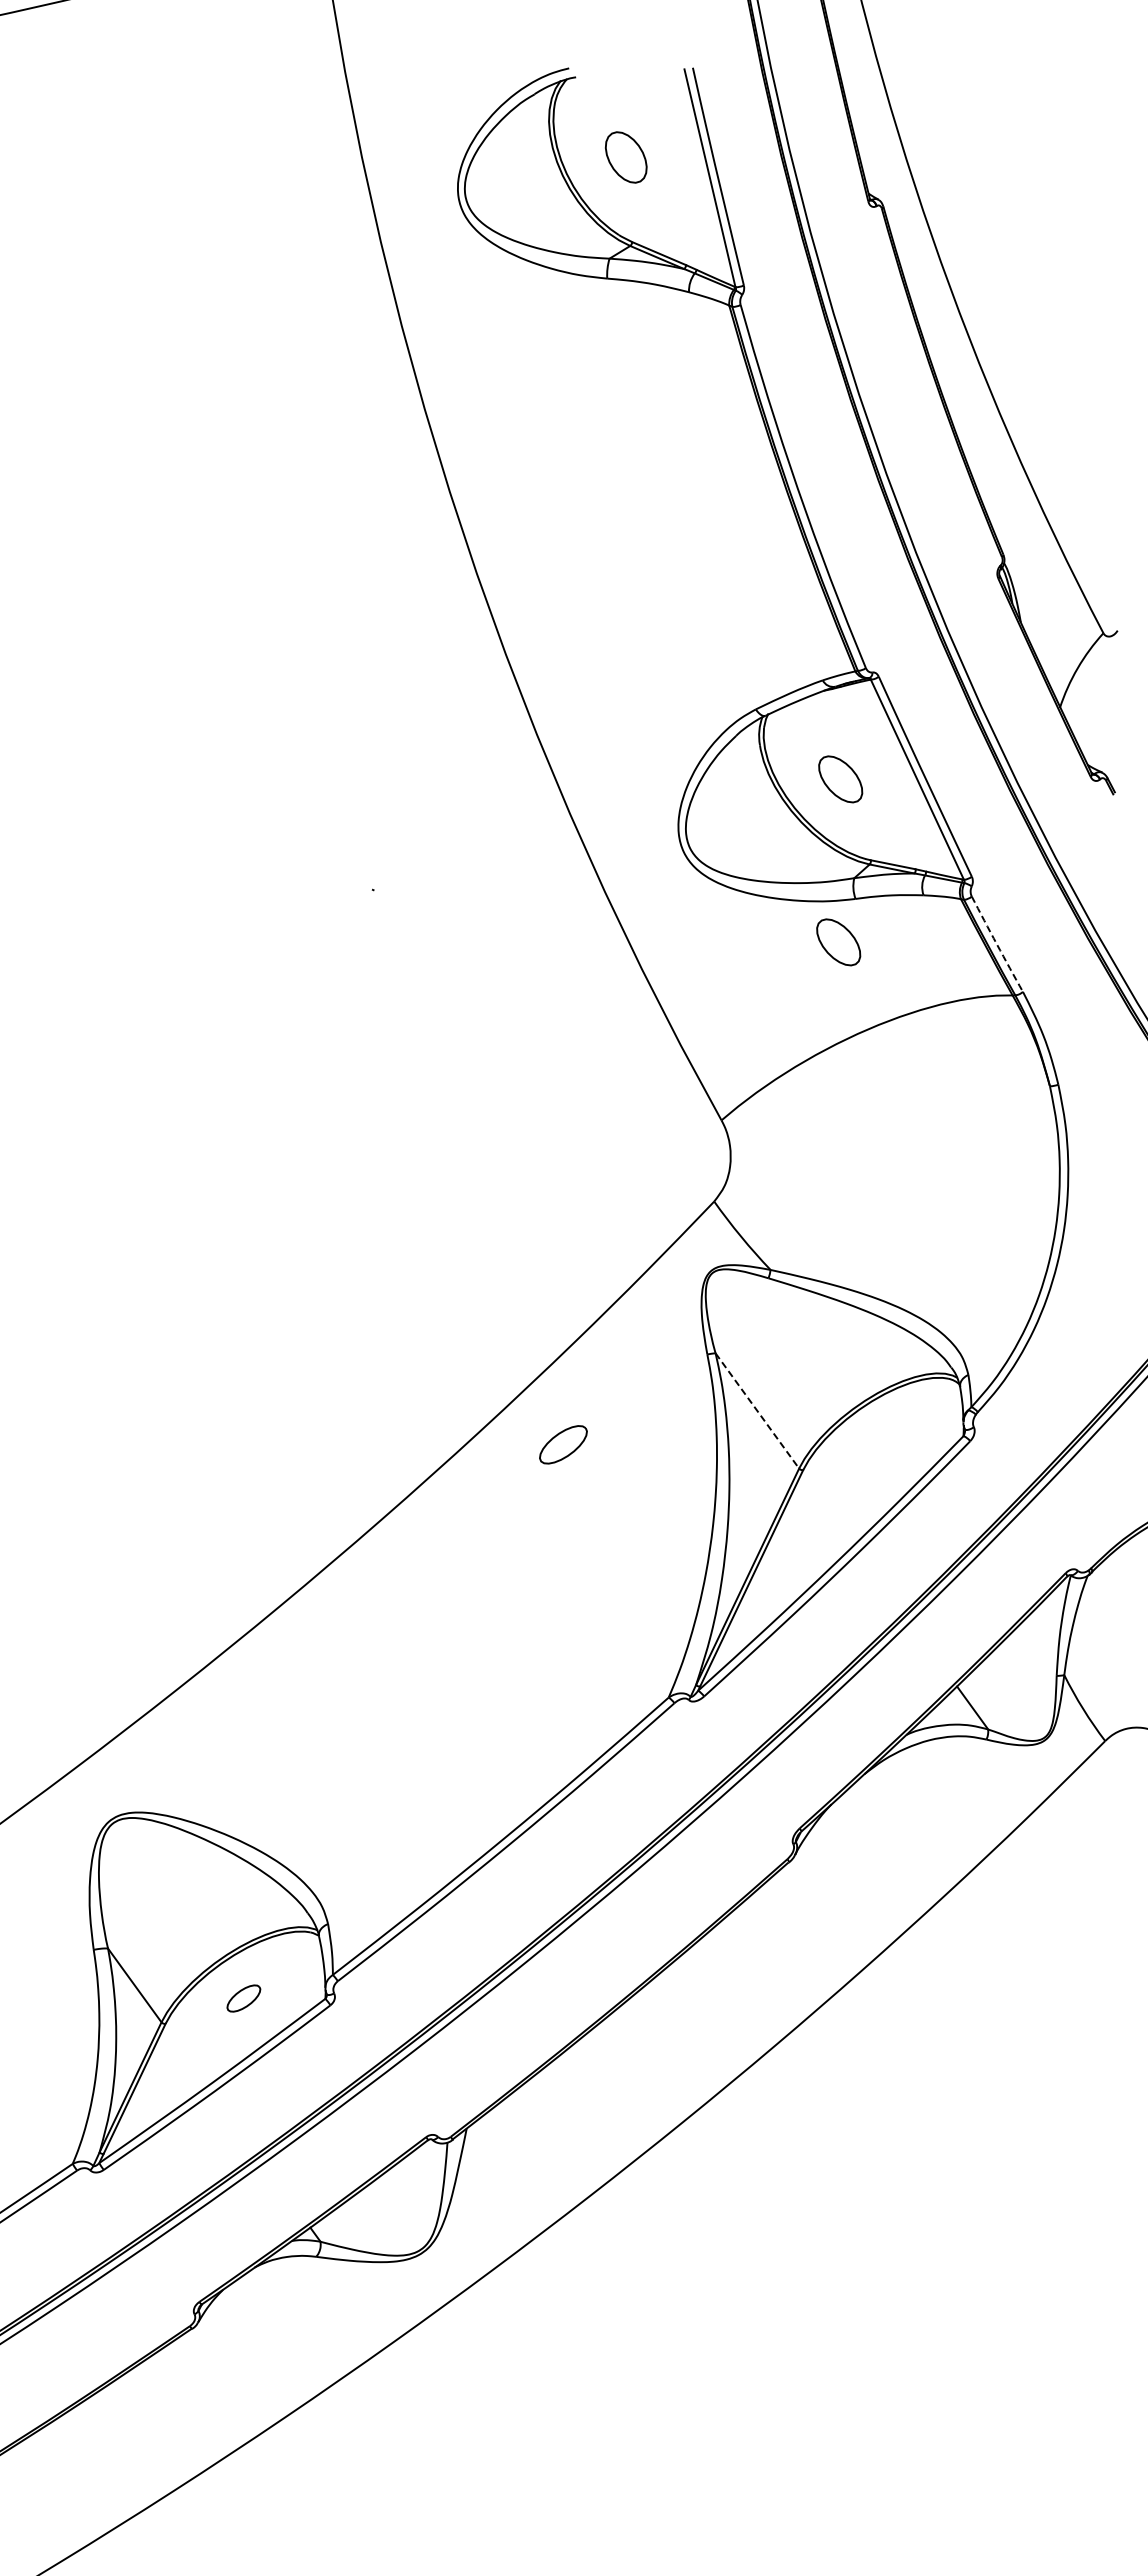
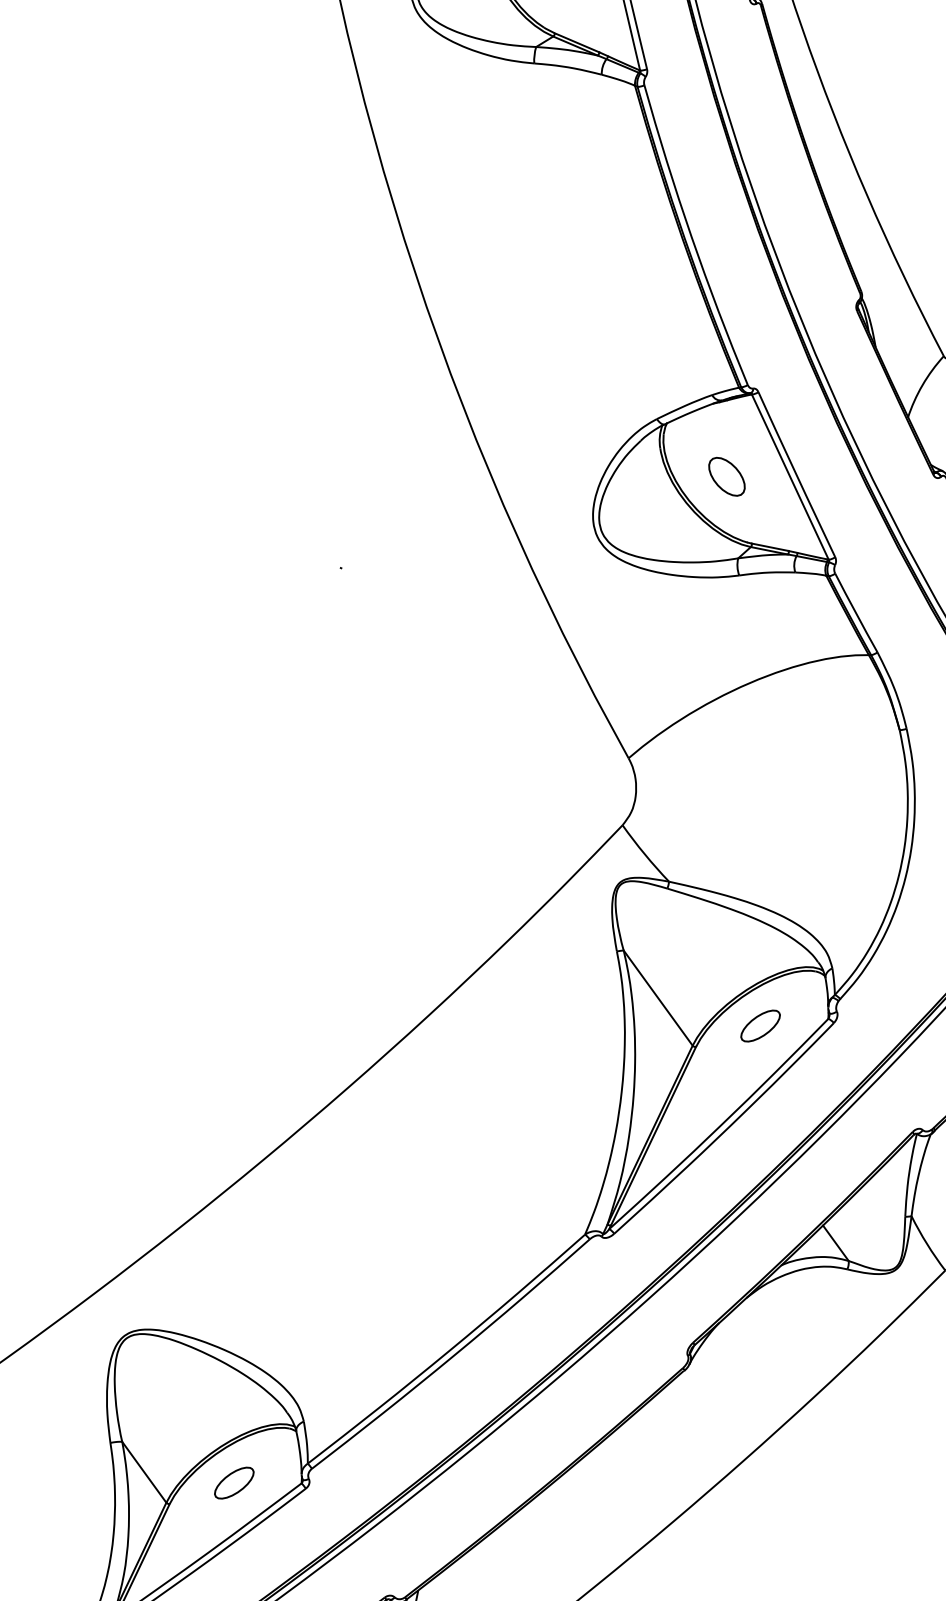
part: (838, 942) -> (725, 611), removed
arc: (996, 944) -> (855, 613), dashed -> solid
line: (757, 1411) -> (658, 998), dashed -> solid
part: (563, 1444) -> (760, 1025), moved
part: (243, 1998) -> (234, 1483), size x1.43

